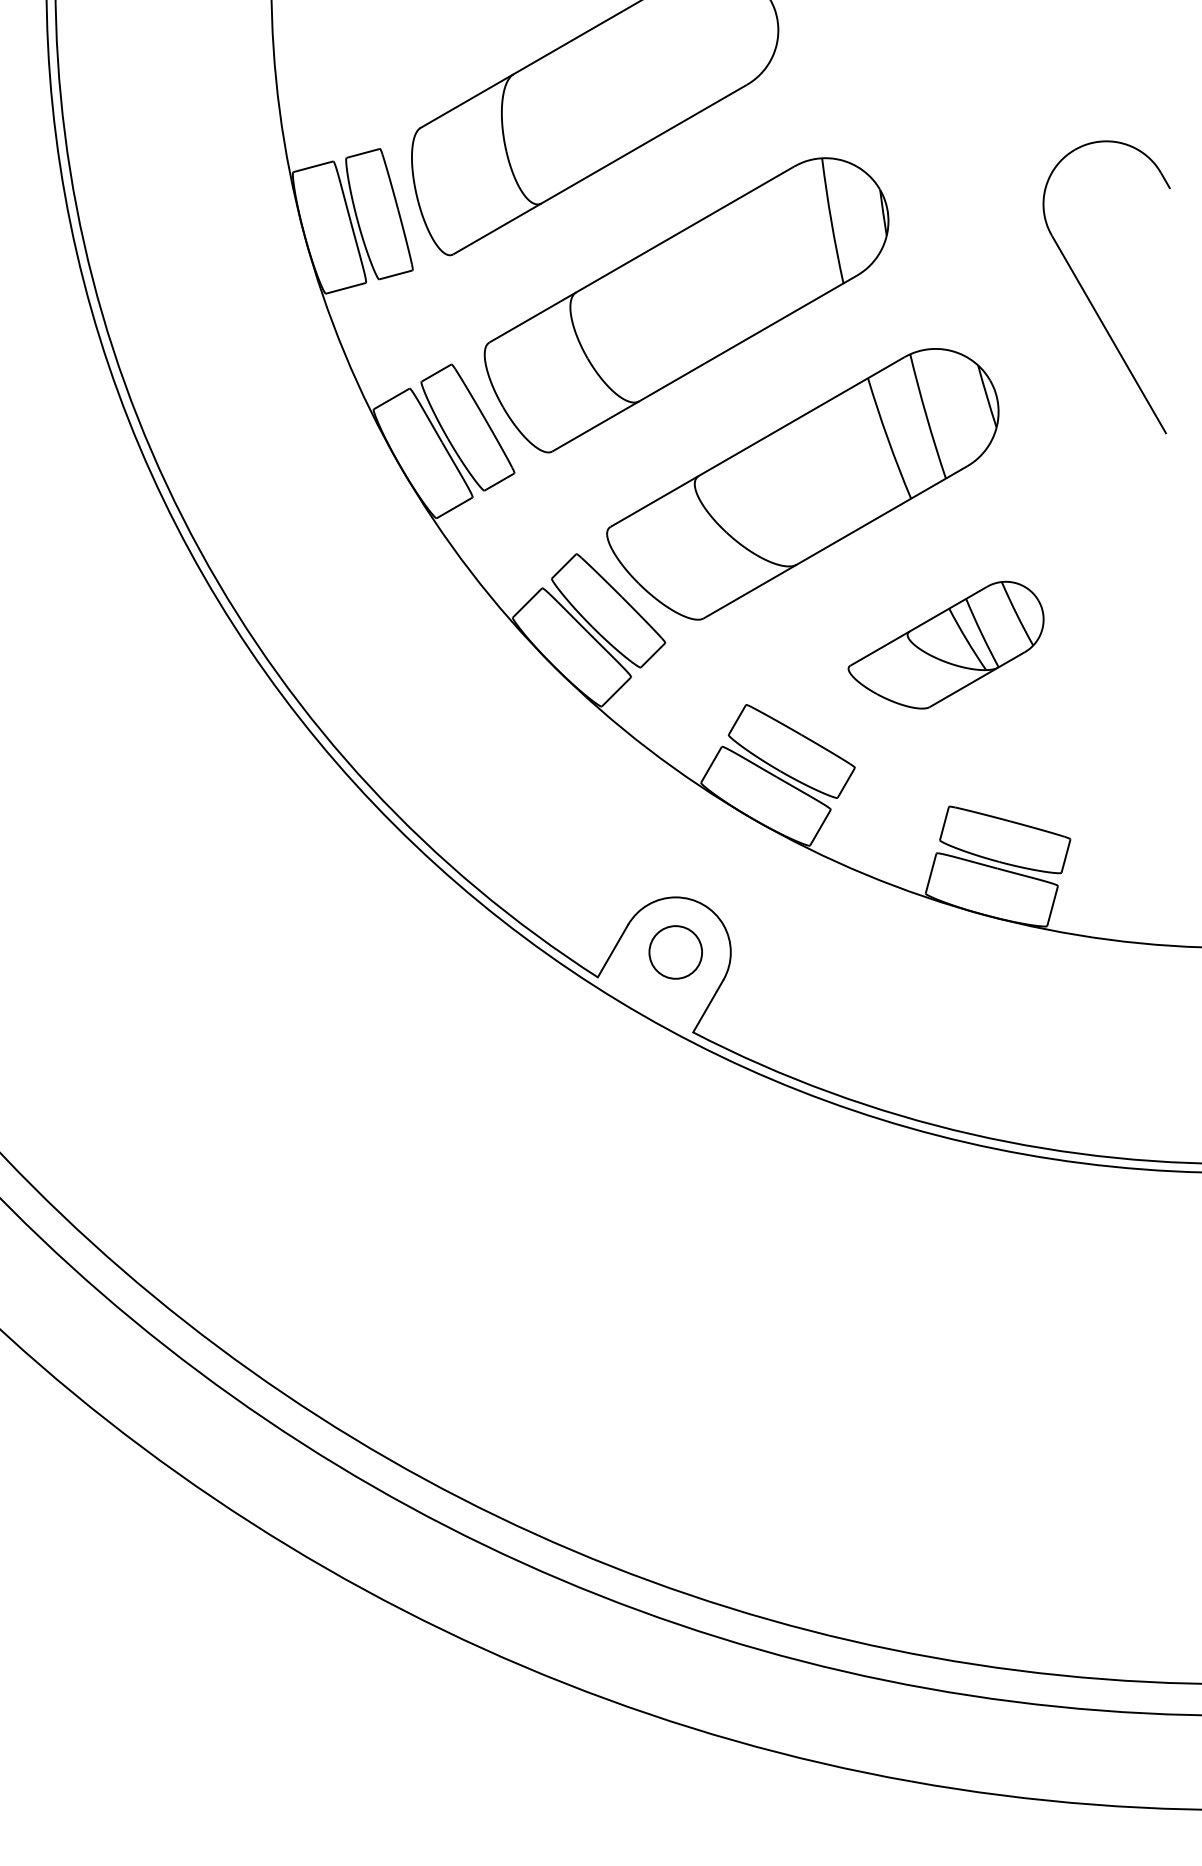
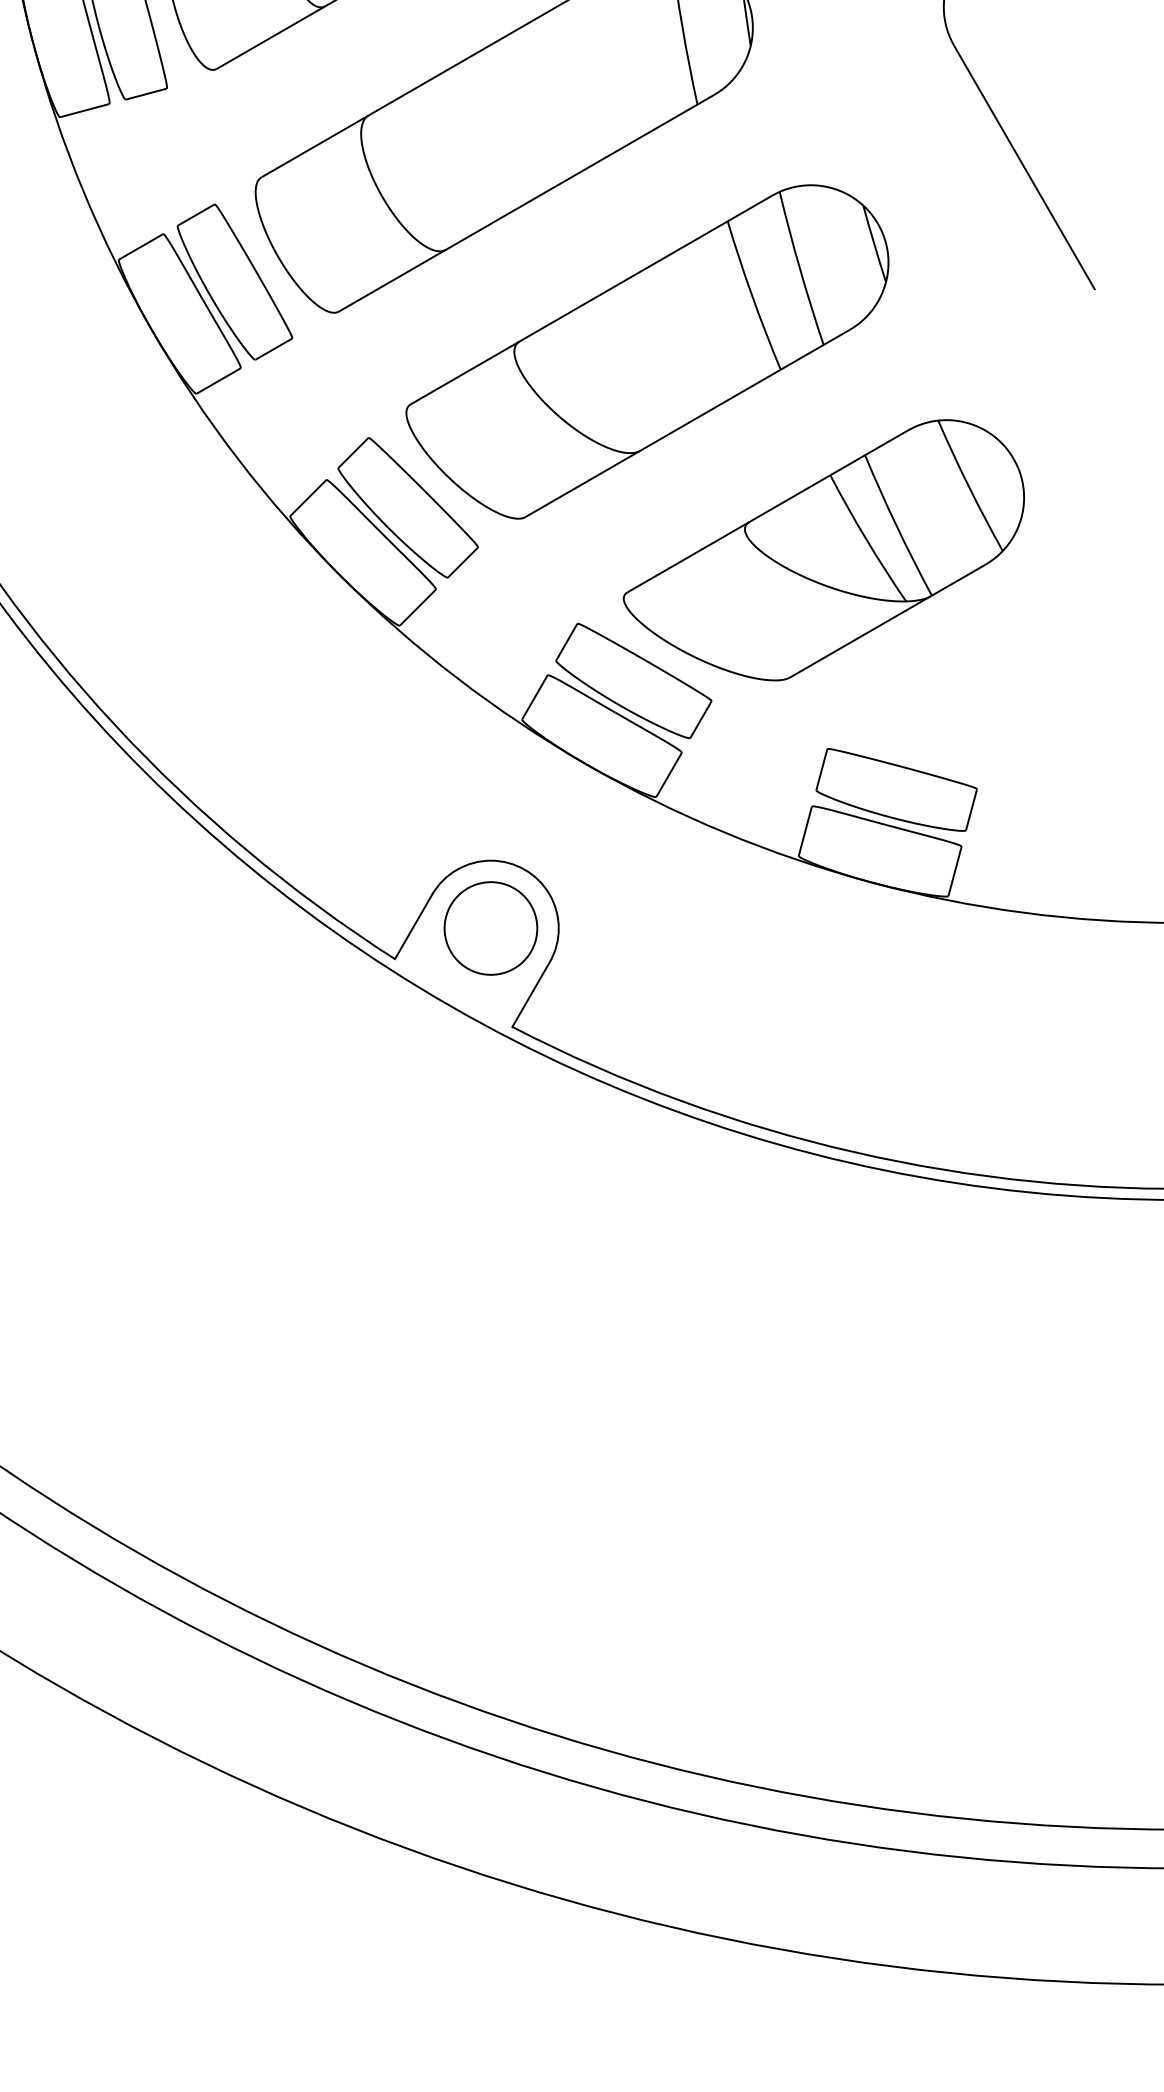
part: (945, 644) -> (823, 549), size x1.67
circle: (675, 952) -> (490, 928), size x1.43

